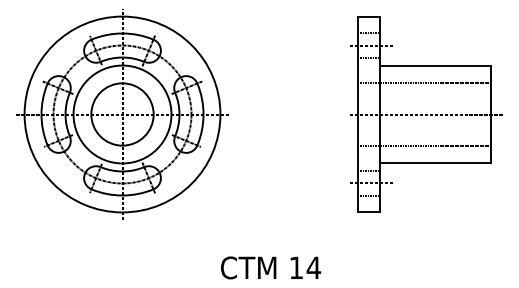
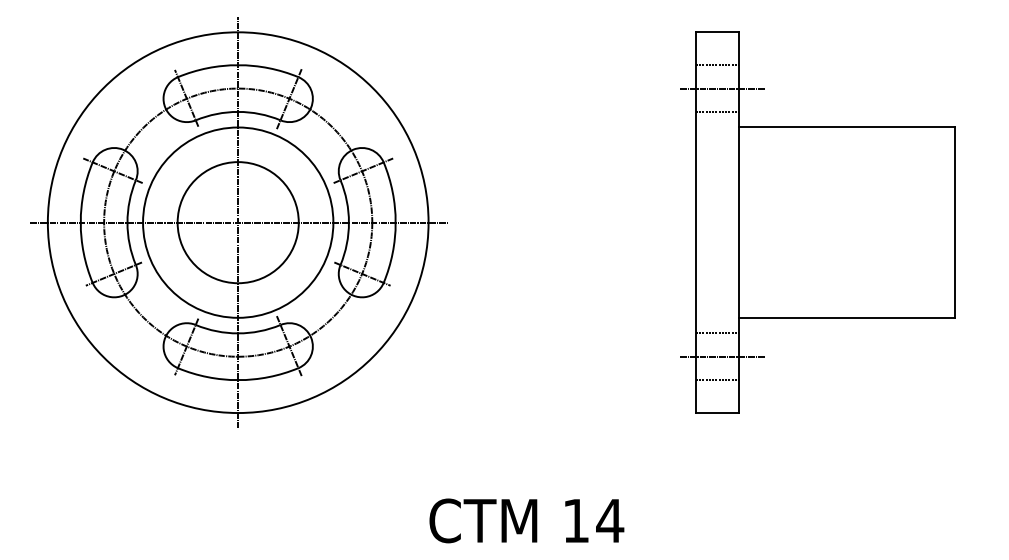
line: (424, 83) -> (825, 162), removed
line: (426, 114) -> (829, 222), removed
line: (424, 145) -> (825, 282), removed

